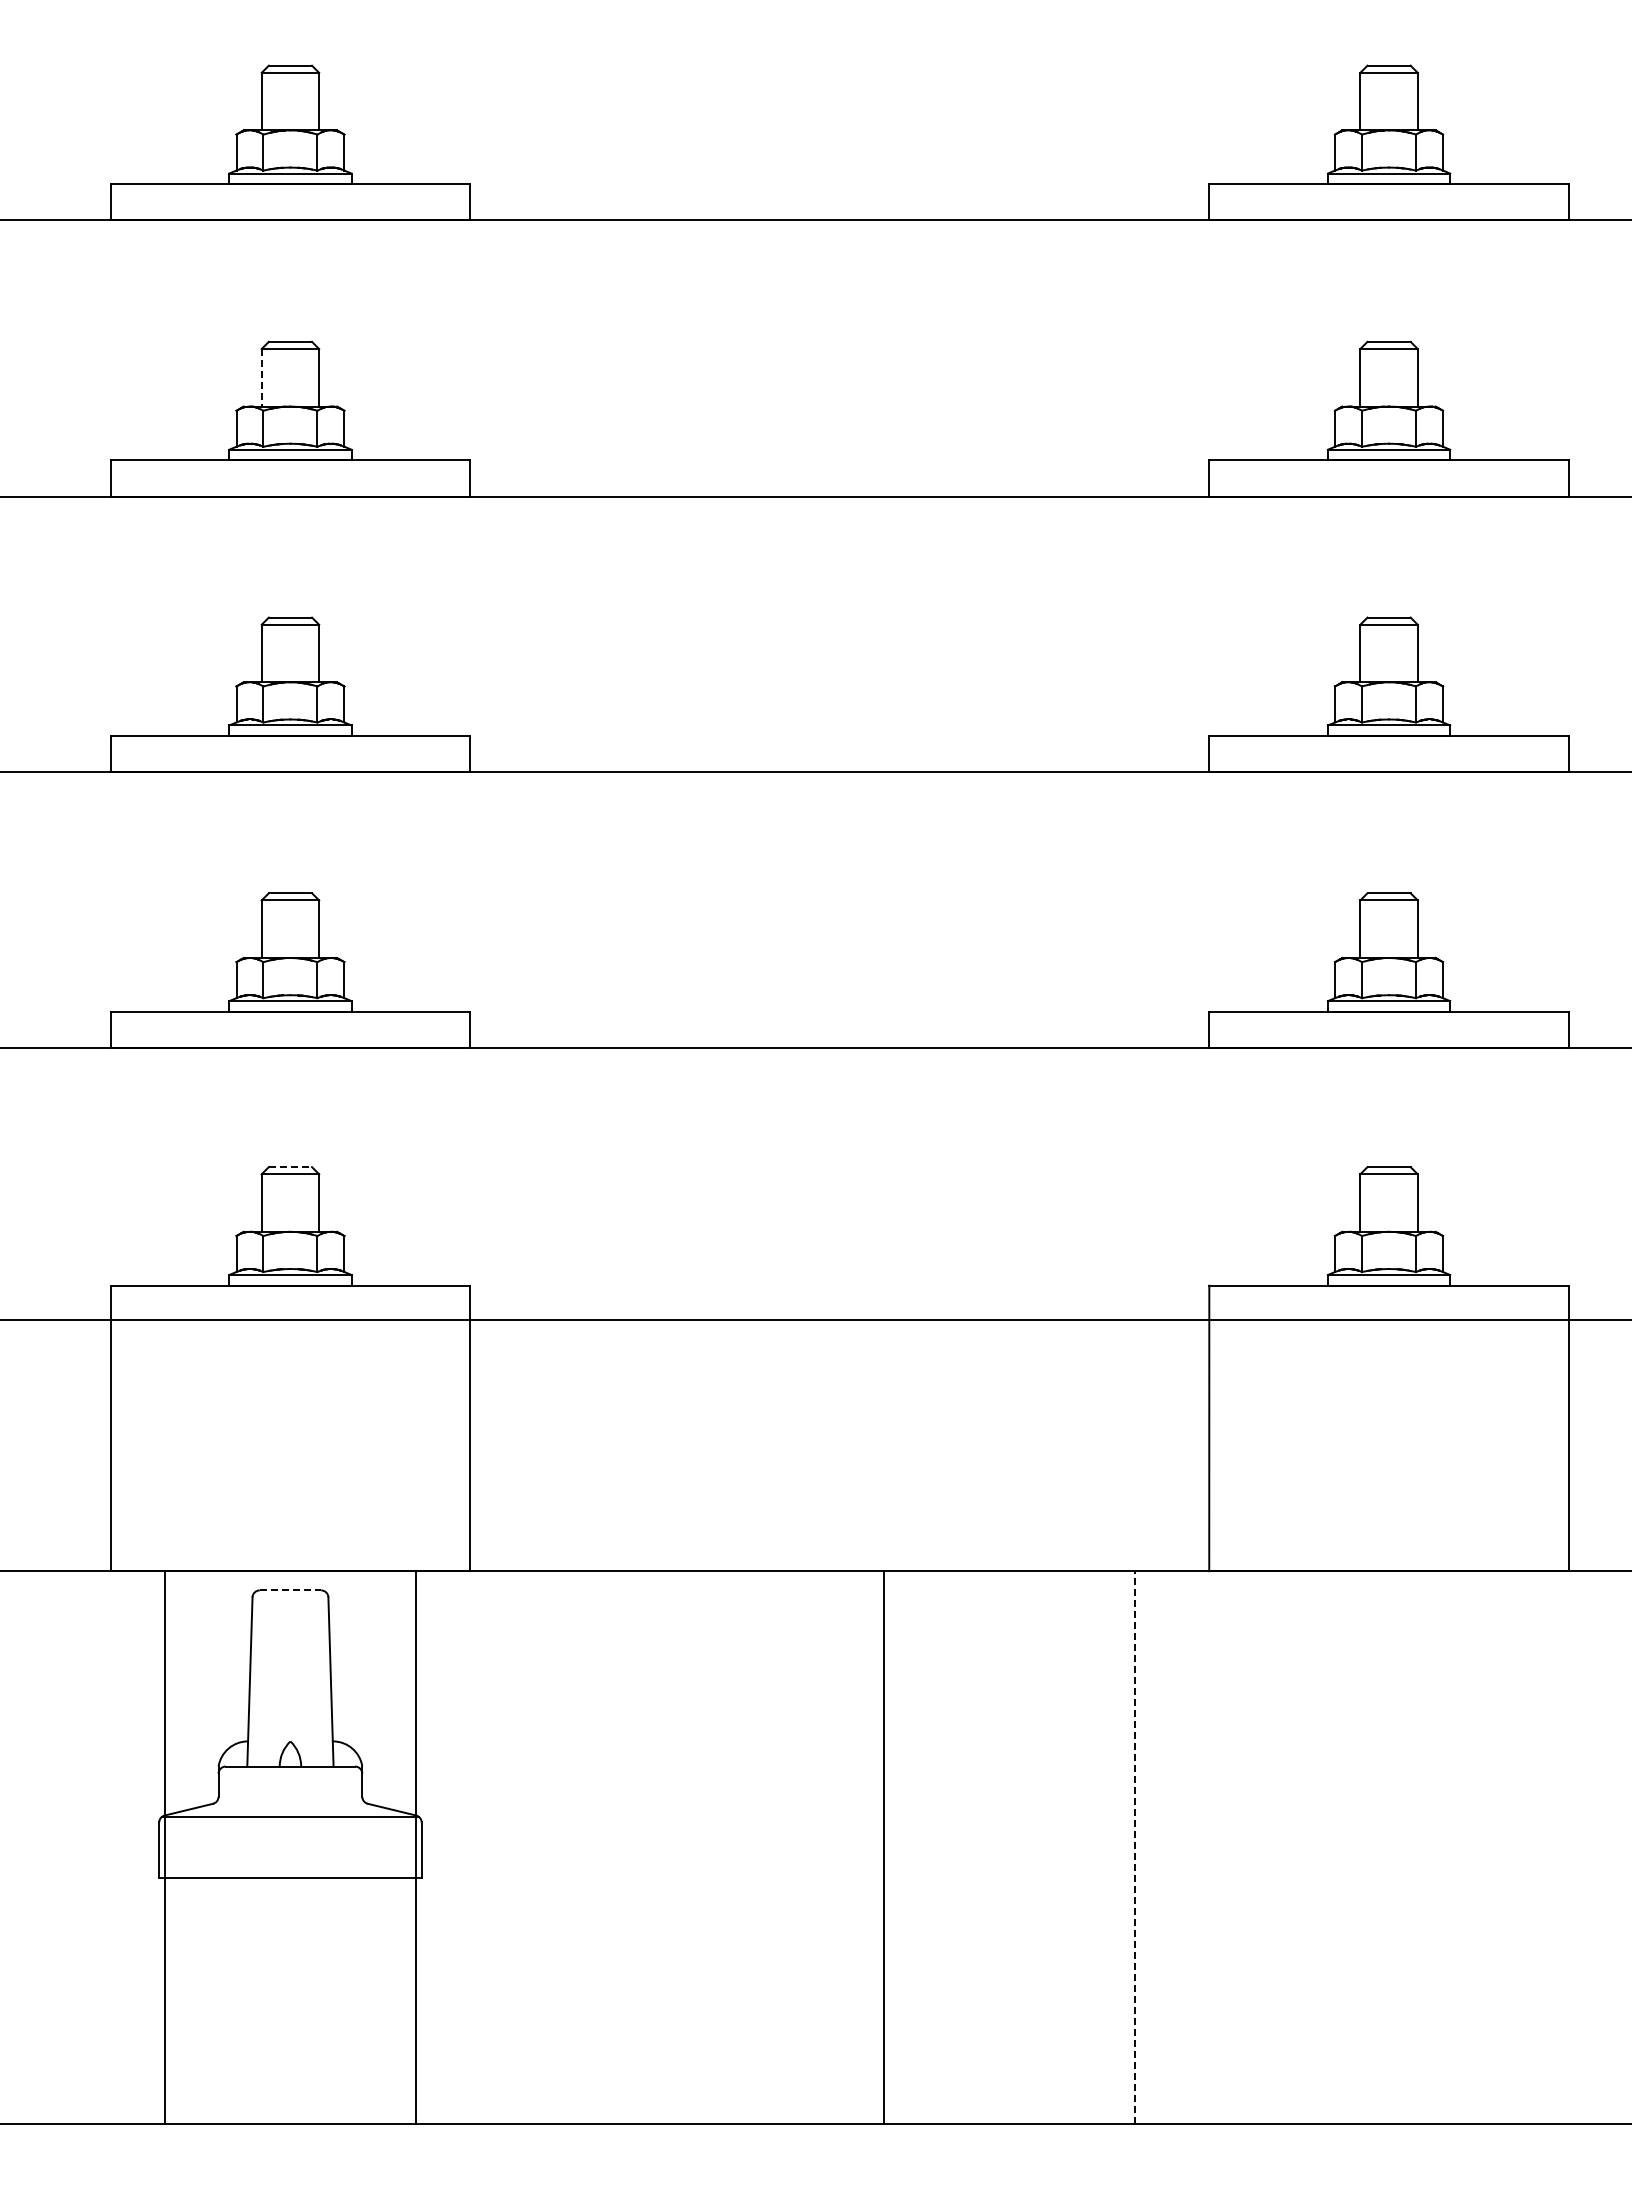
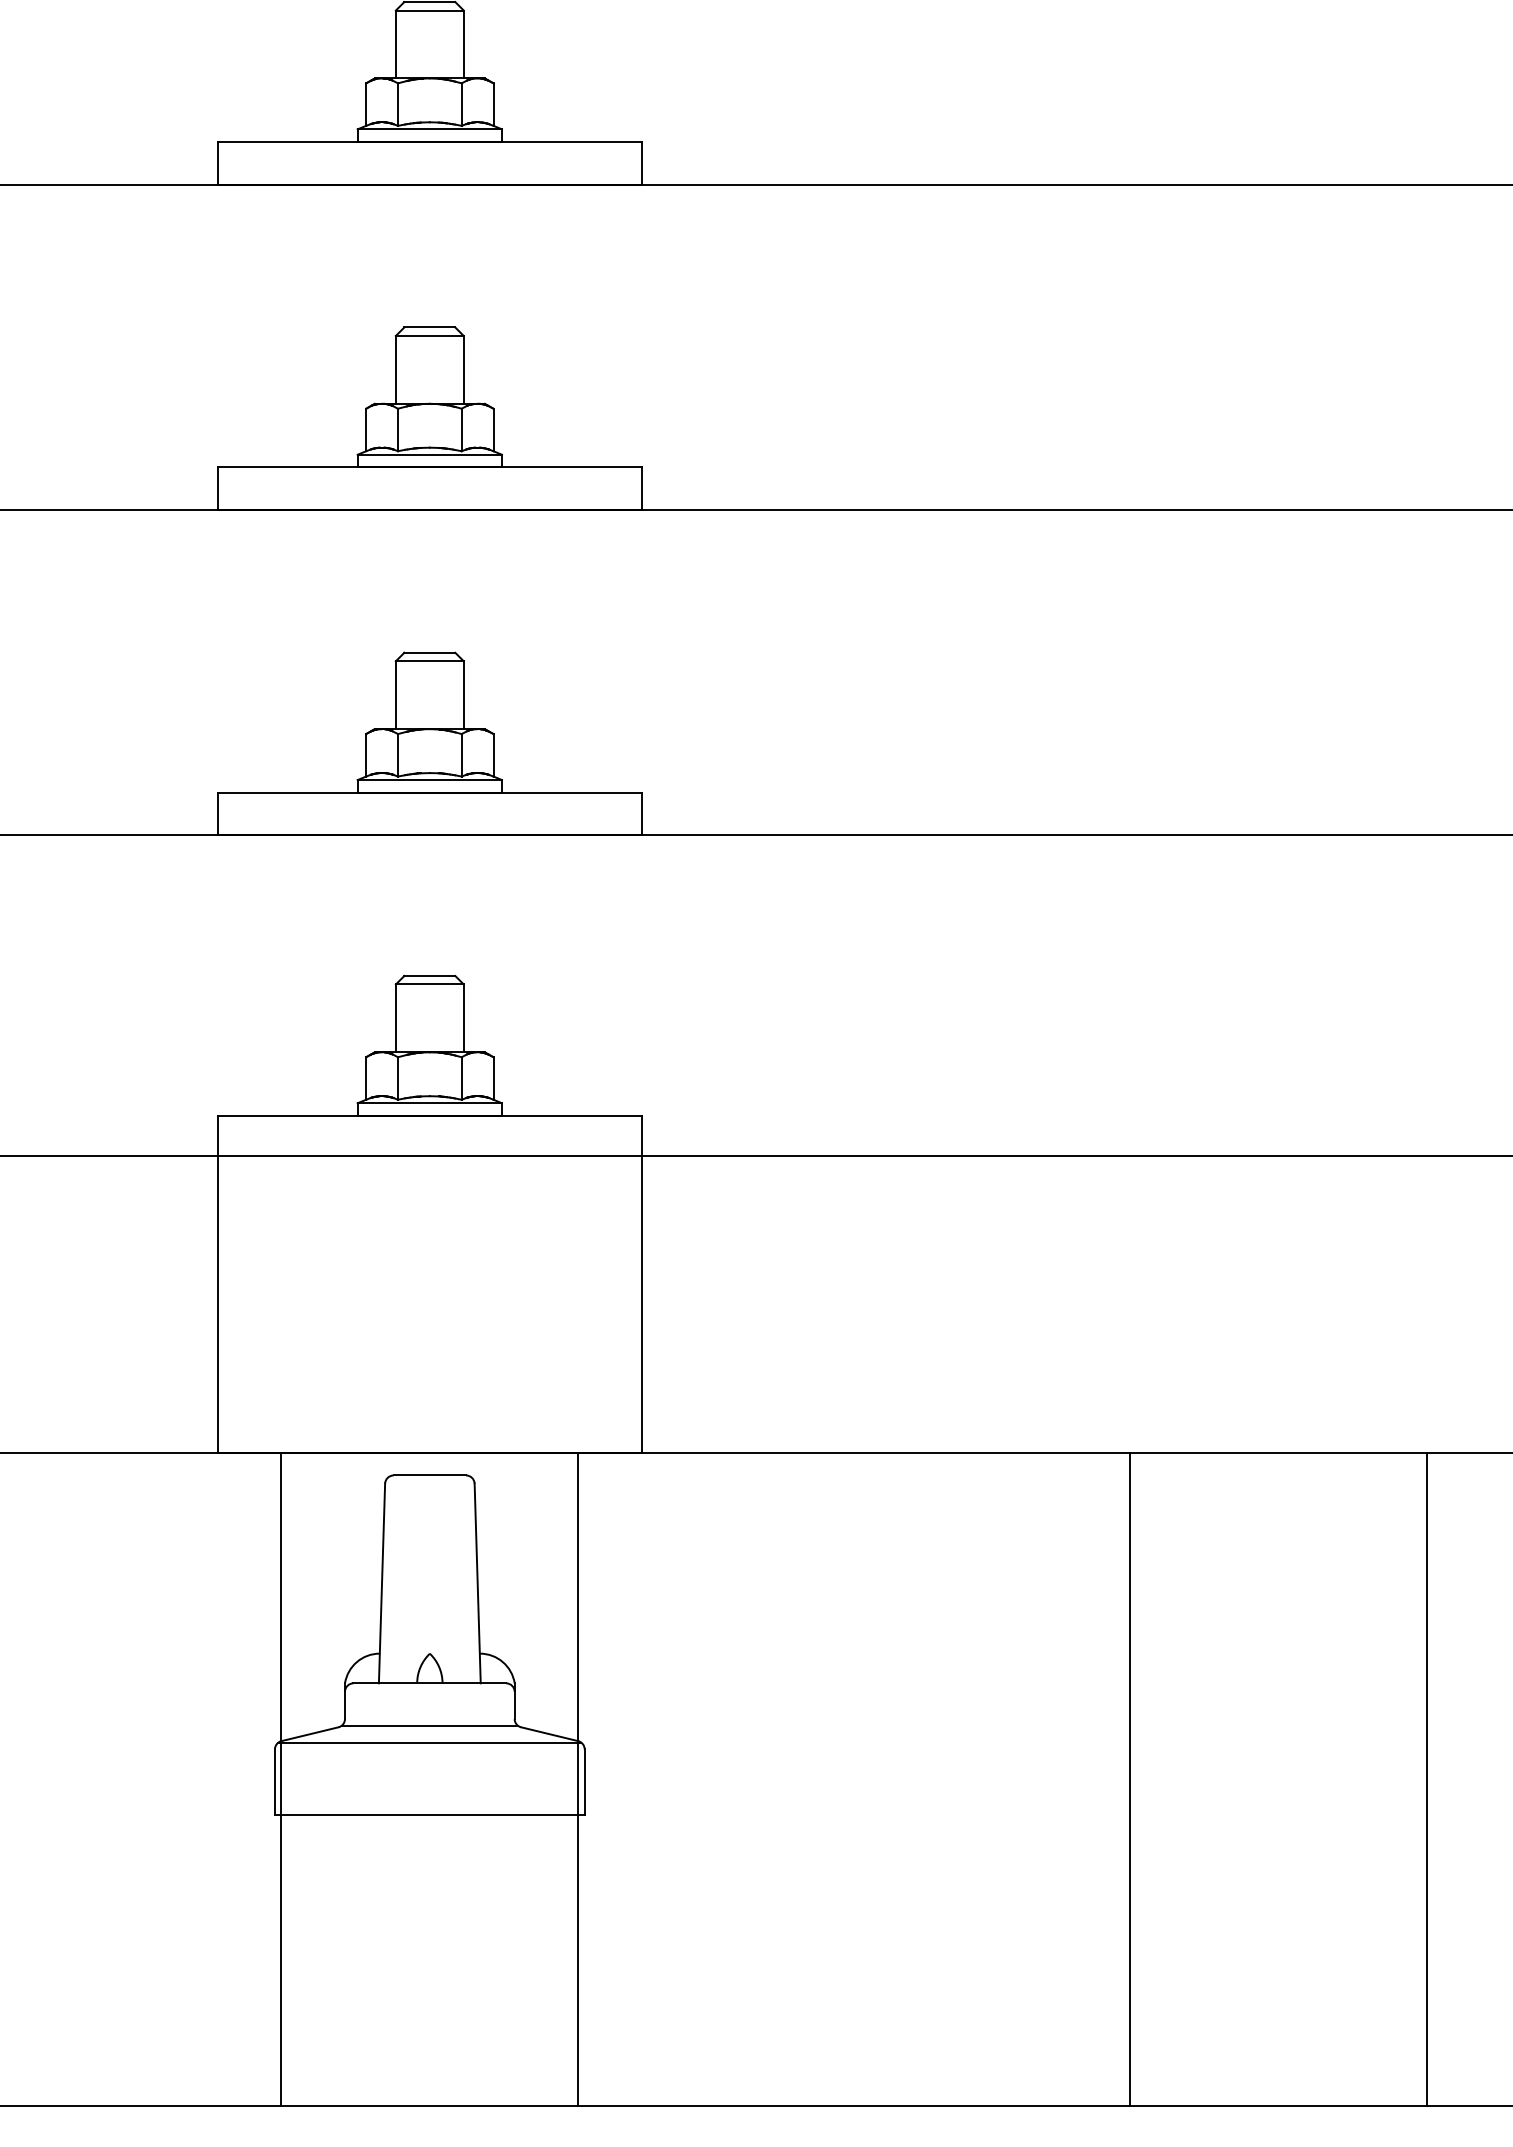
line: (261, 377) -> (395, 44), dashed -> solid
line: (290, 1167) -> (429, 976), dashed -> solid
line: (290, 1590) -> (429, 1475), dashed -> solid
line: (290, 1802) -> (429, 1725), added
line: (1135, 1847) -> (1427, 1778), dashed -> solid

